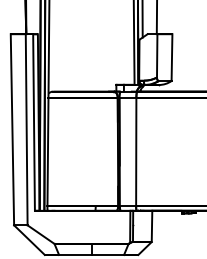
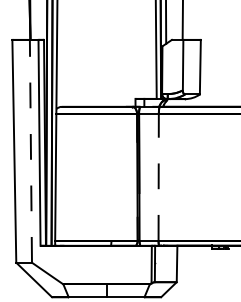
line: (26, 129) -> (30, 151), solid -> dashed
line: (136, 151) -> (158, 176), solid -> dashed

